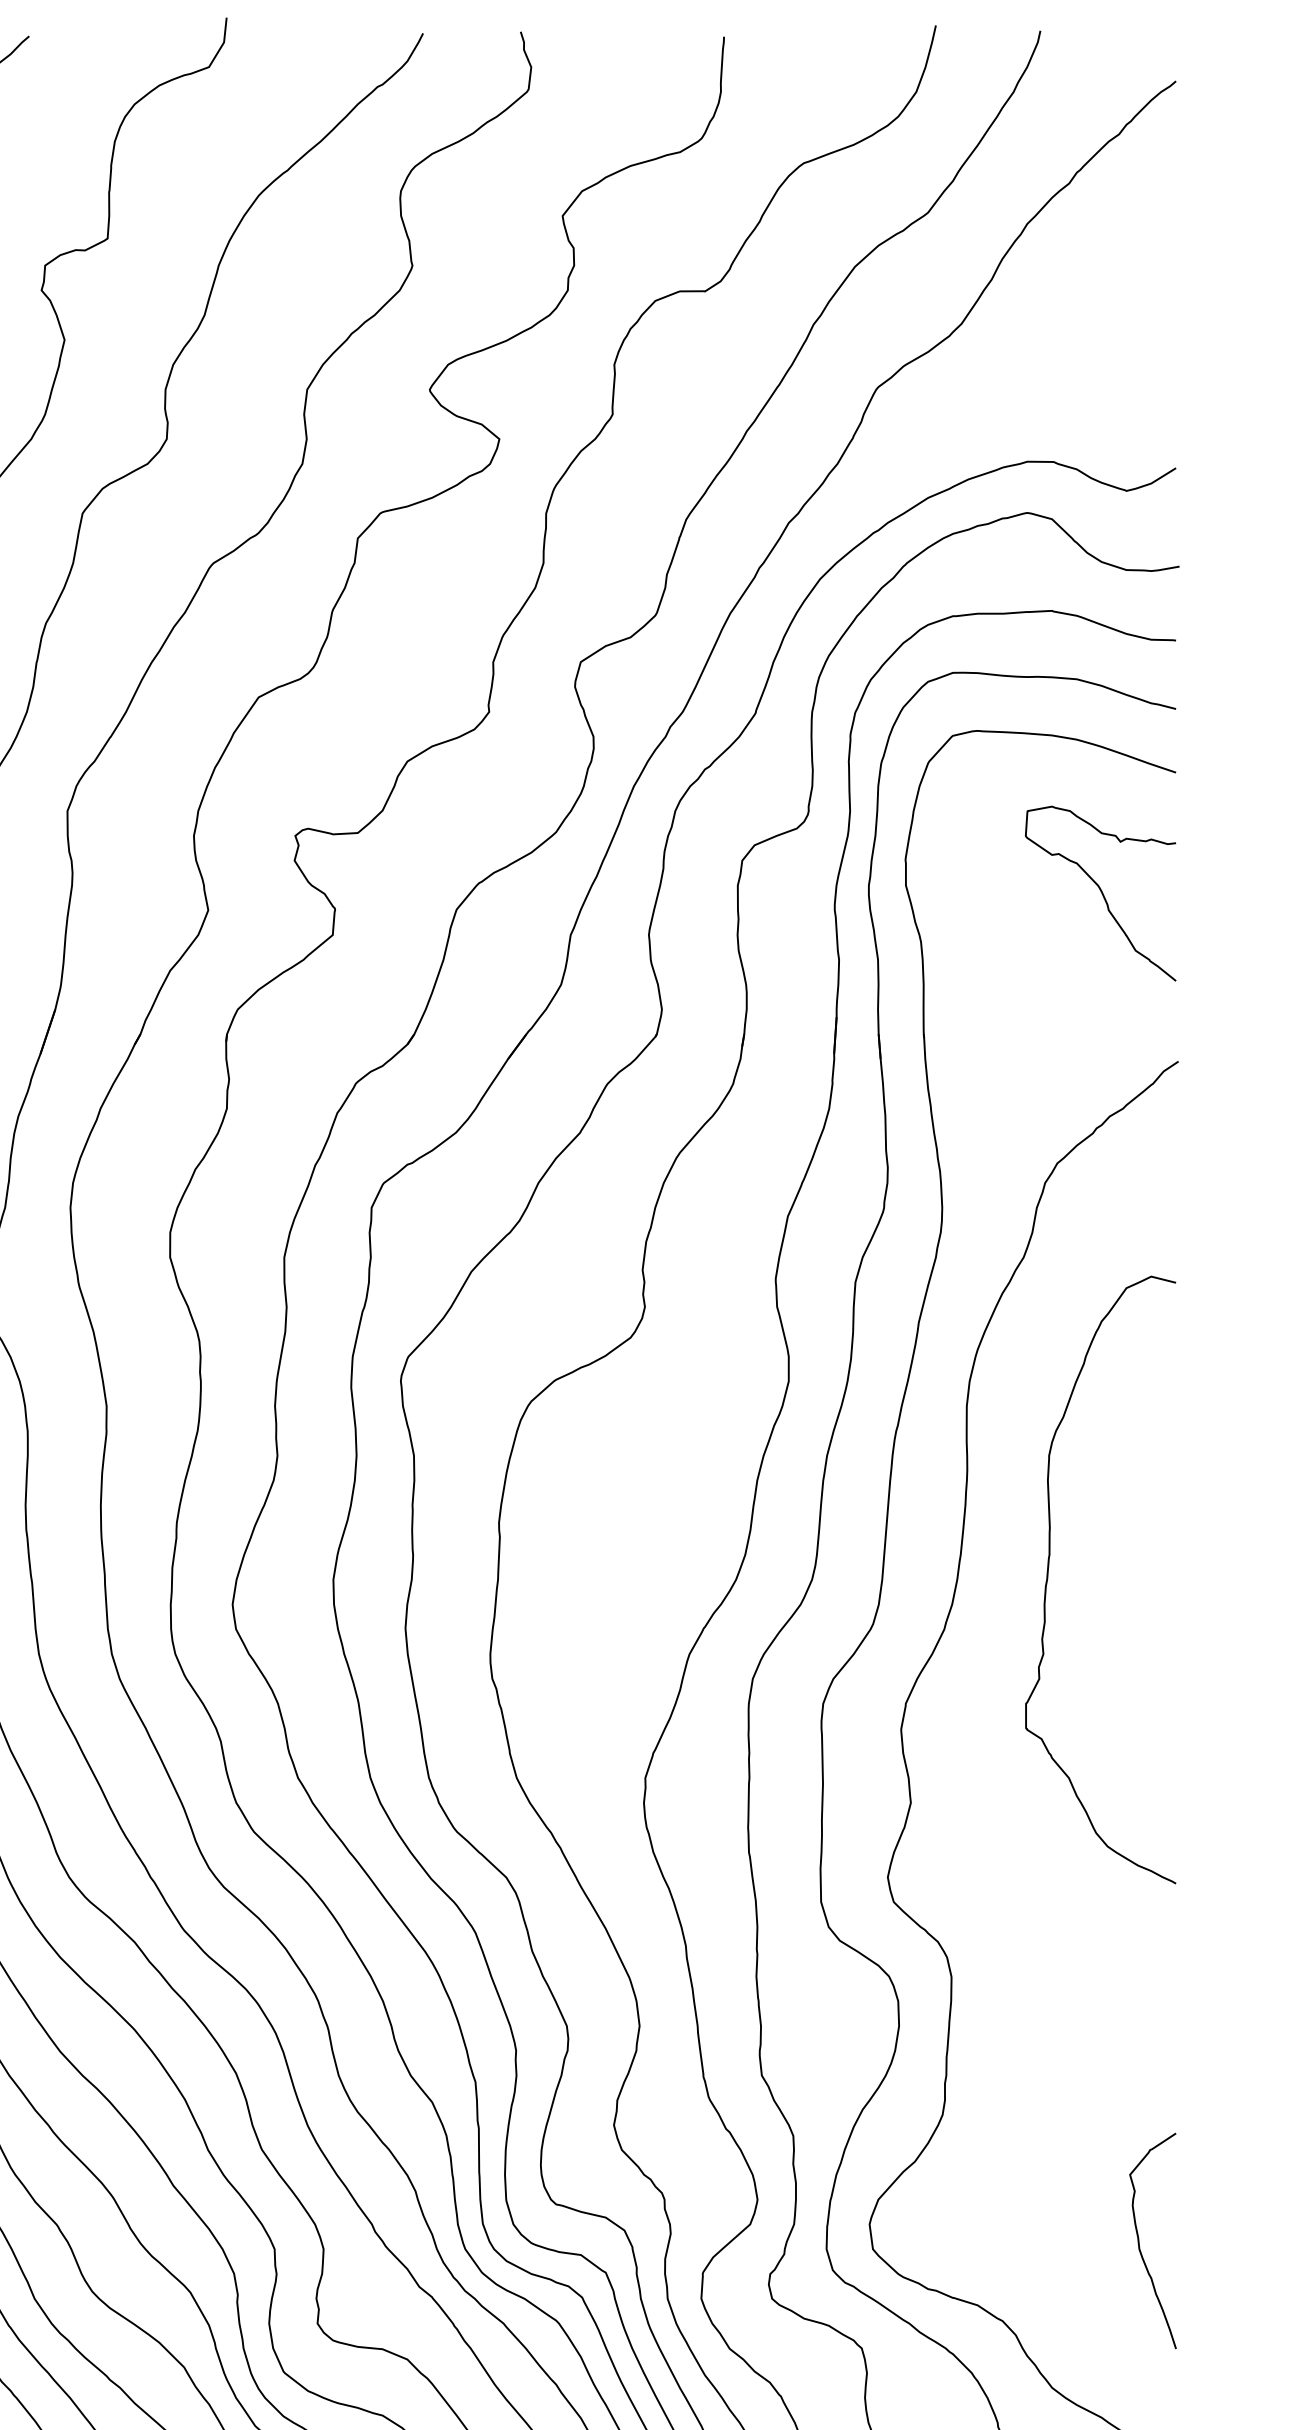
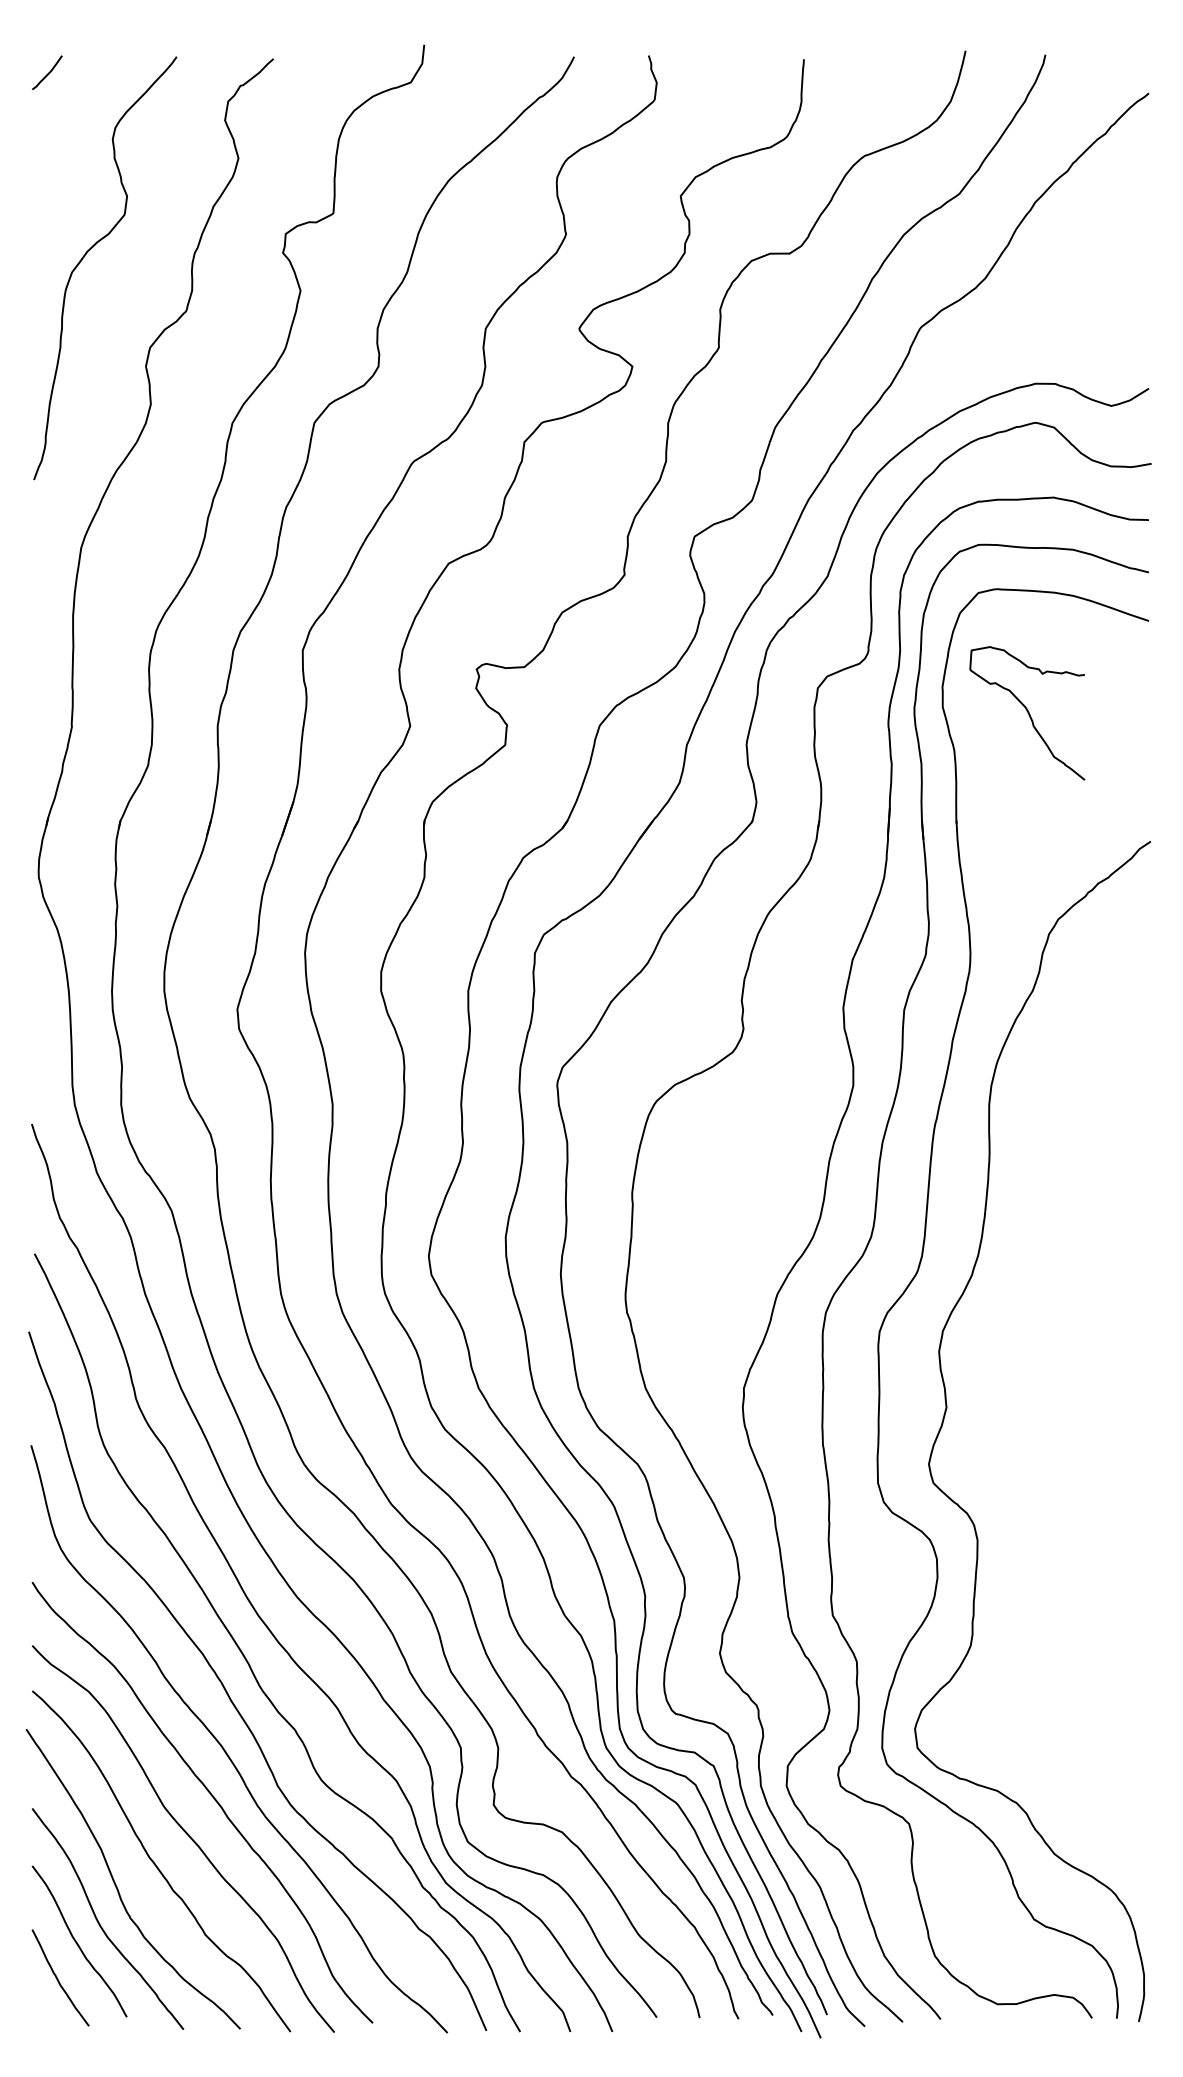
curve: (1100, 893) -> (1027, 713), moved
curve: (1049, 1569) -> (1052, 1229), removed
curve: (1140, 2240) -> (1121, 1741), removed

